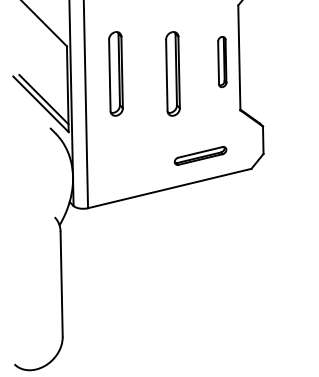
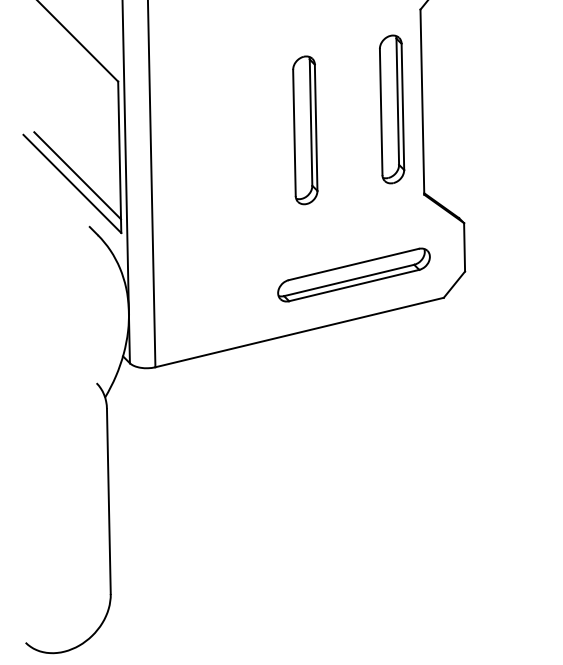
part: (222, 61) -> (392, 108), size x1.67
part: (115, 73) -> (203, 129), removed
part: (200, 155) -> (353, 274), size x1.67

